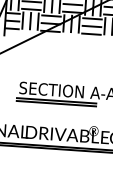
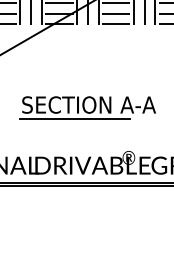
line: (56, 103) -> (74, 123), removed

